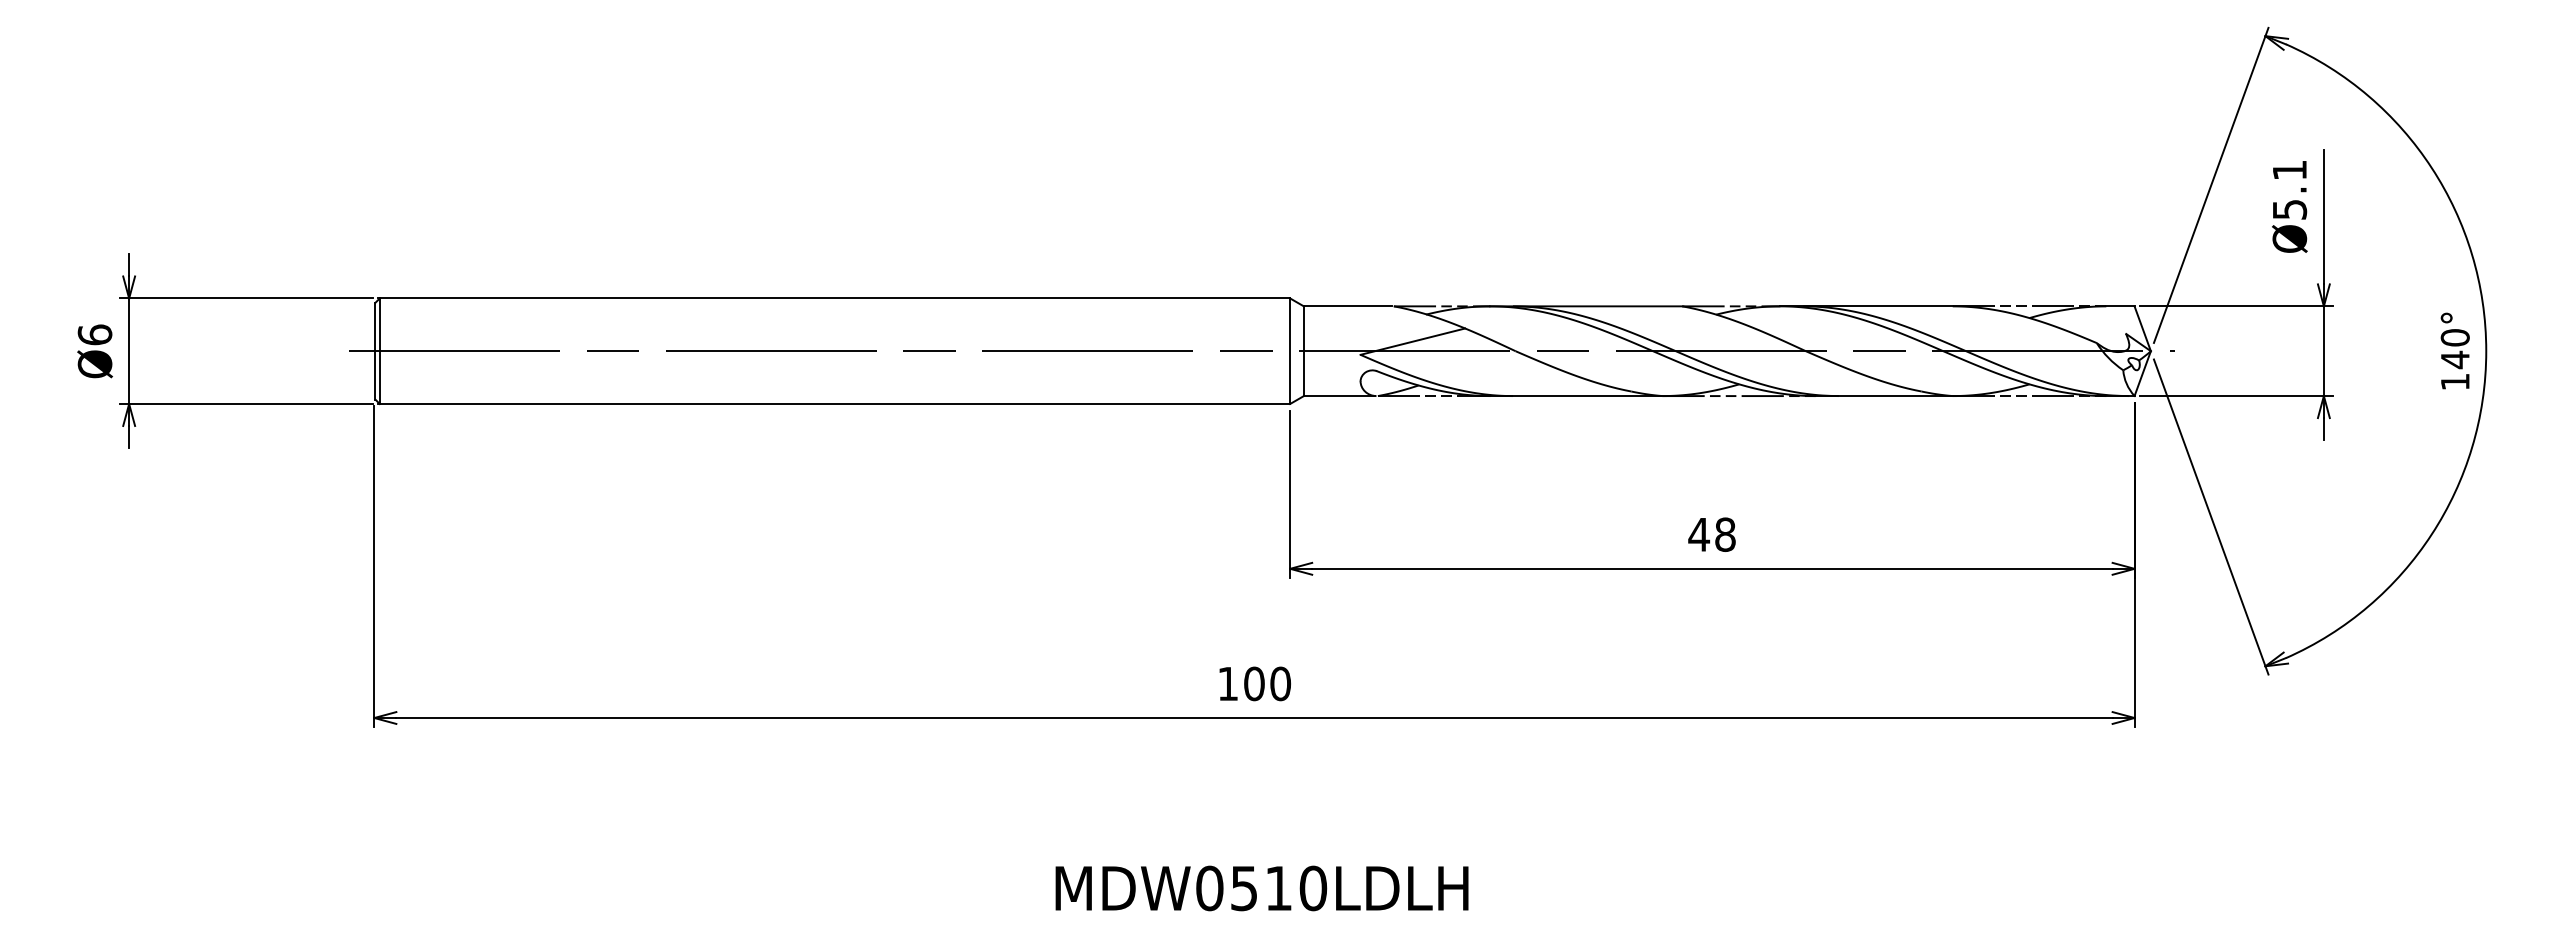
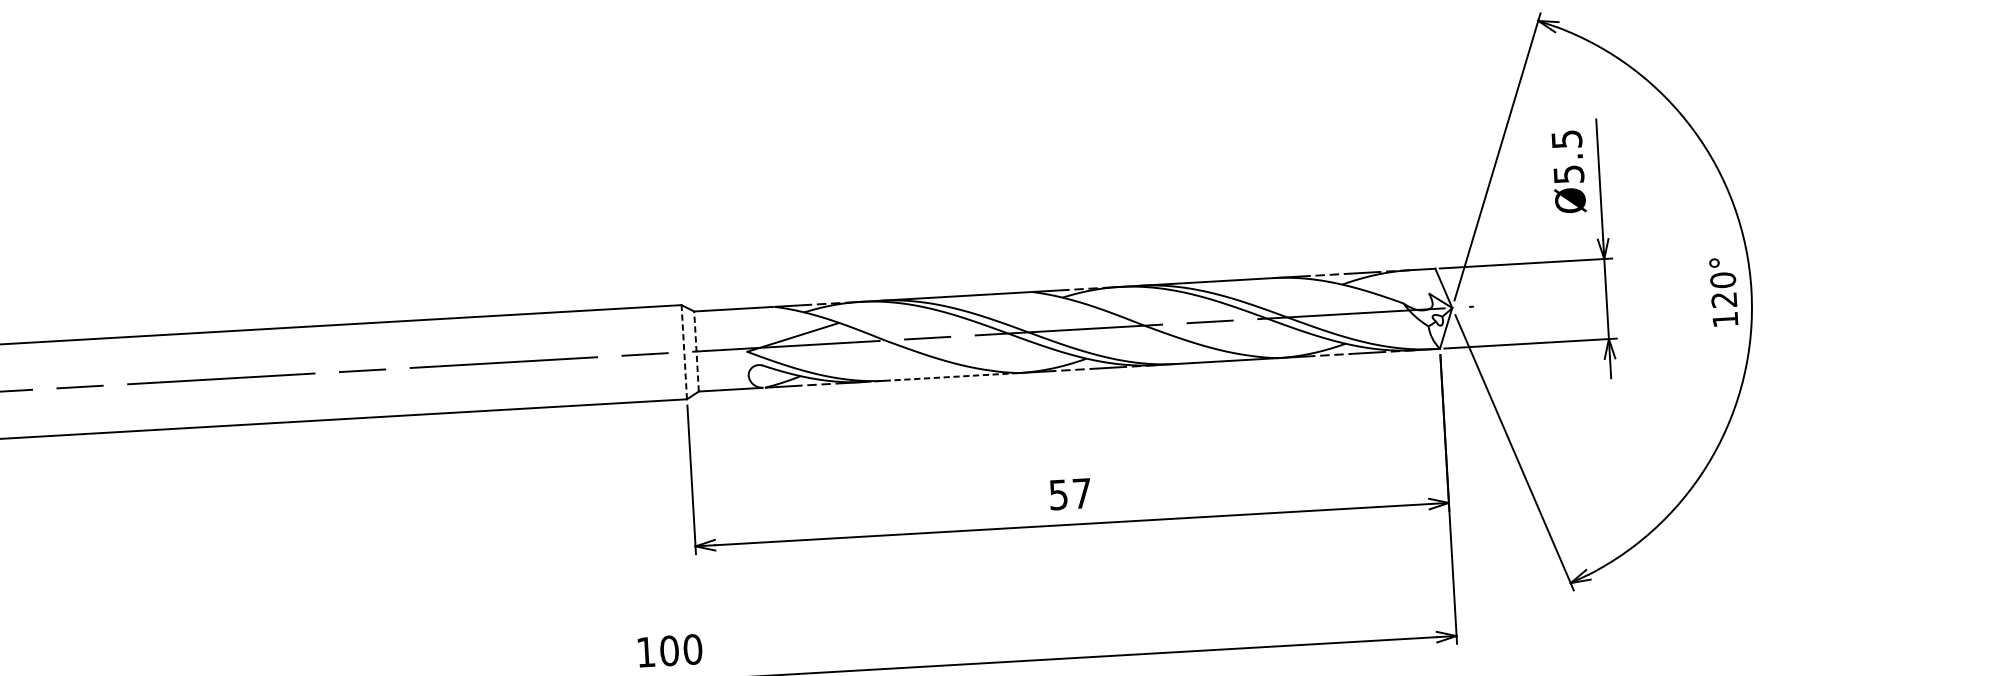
text: (2290, 170) -> (1567, 139), Ø5.1 -> Ø5.5
line: (1290, 351) -> (684, 352), solid -> dashed
line: (1303, 351) -> (696, 351), solid -> dashed
text: (2454, 359) -> (1723, 299), 140° -> 120°
line: (1576, 396) -> (942, 377), solid -> dashed
text: (1711, 534) -> (1069, 494), 48 -> 57

